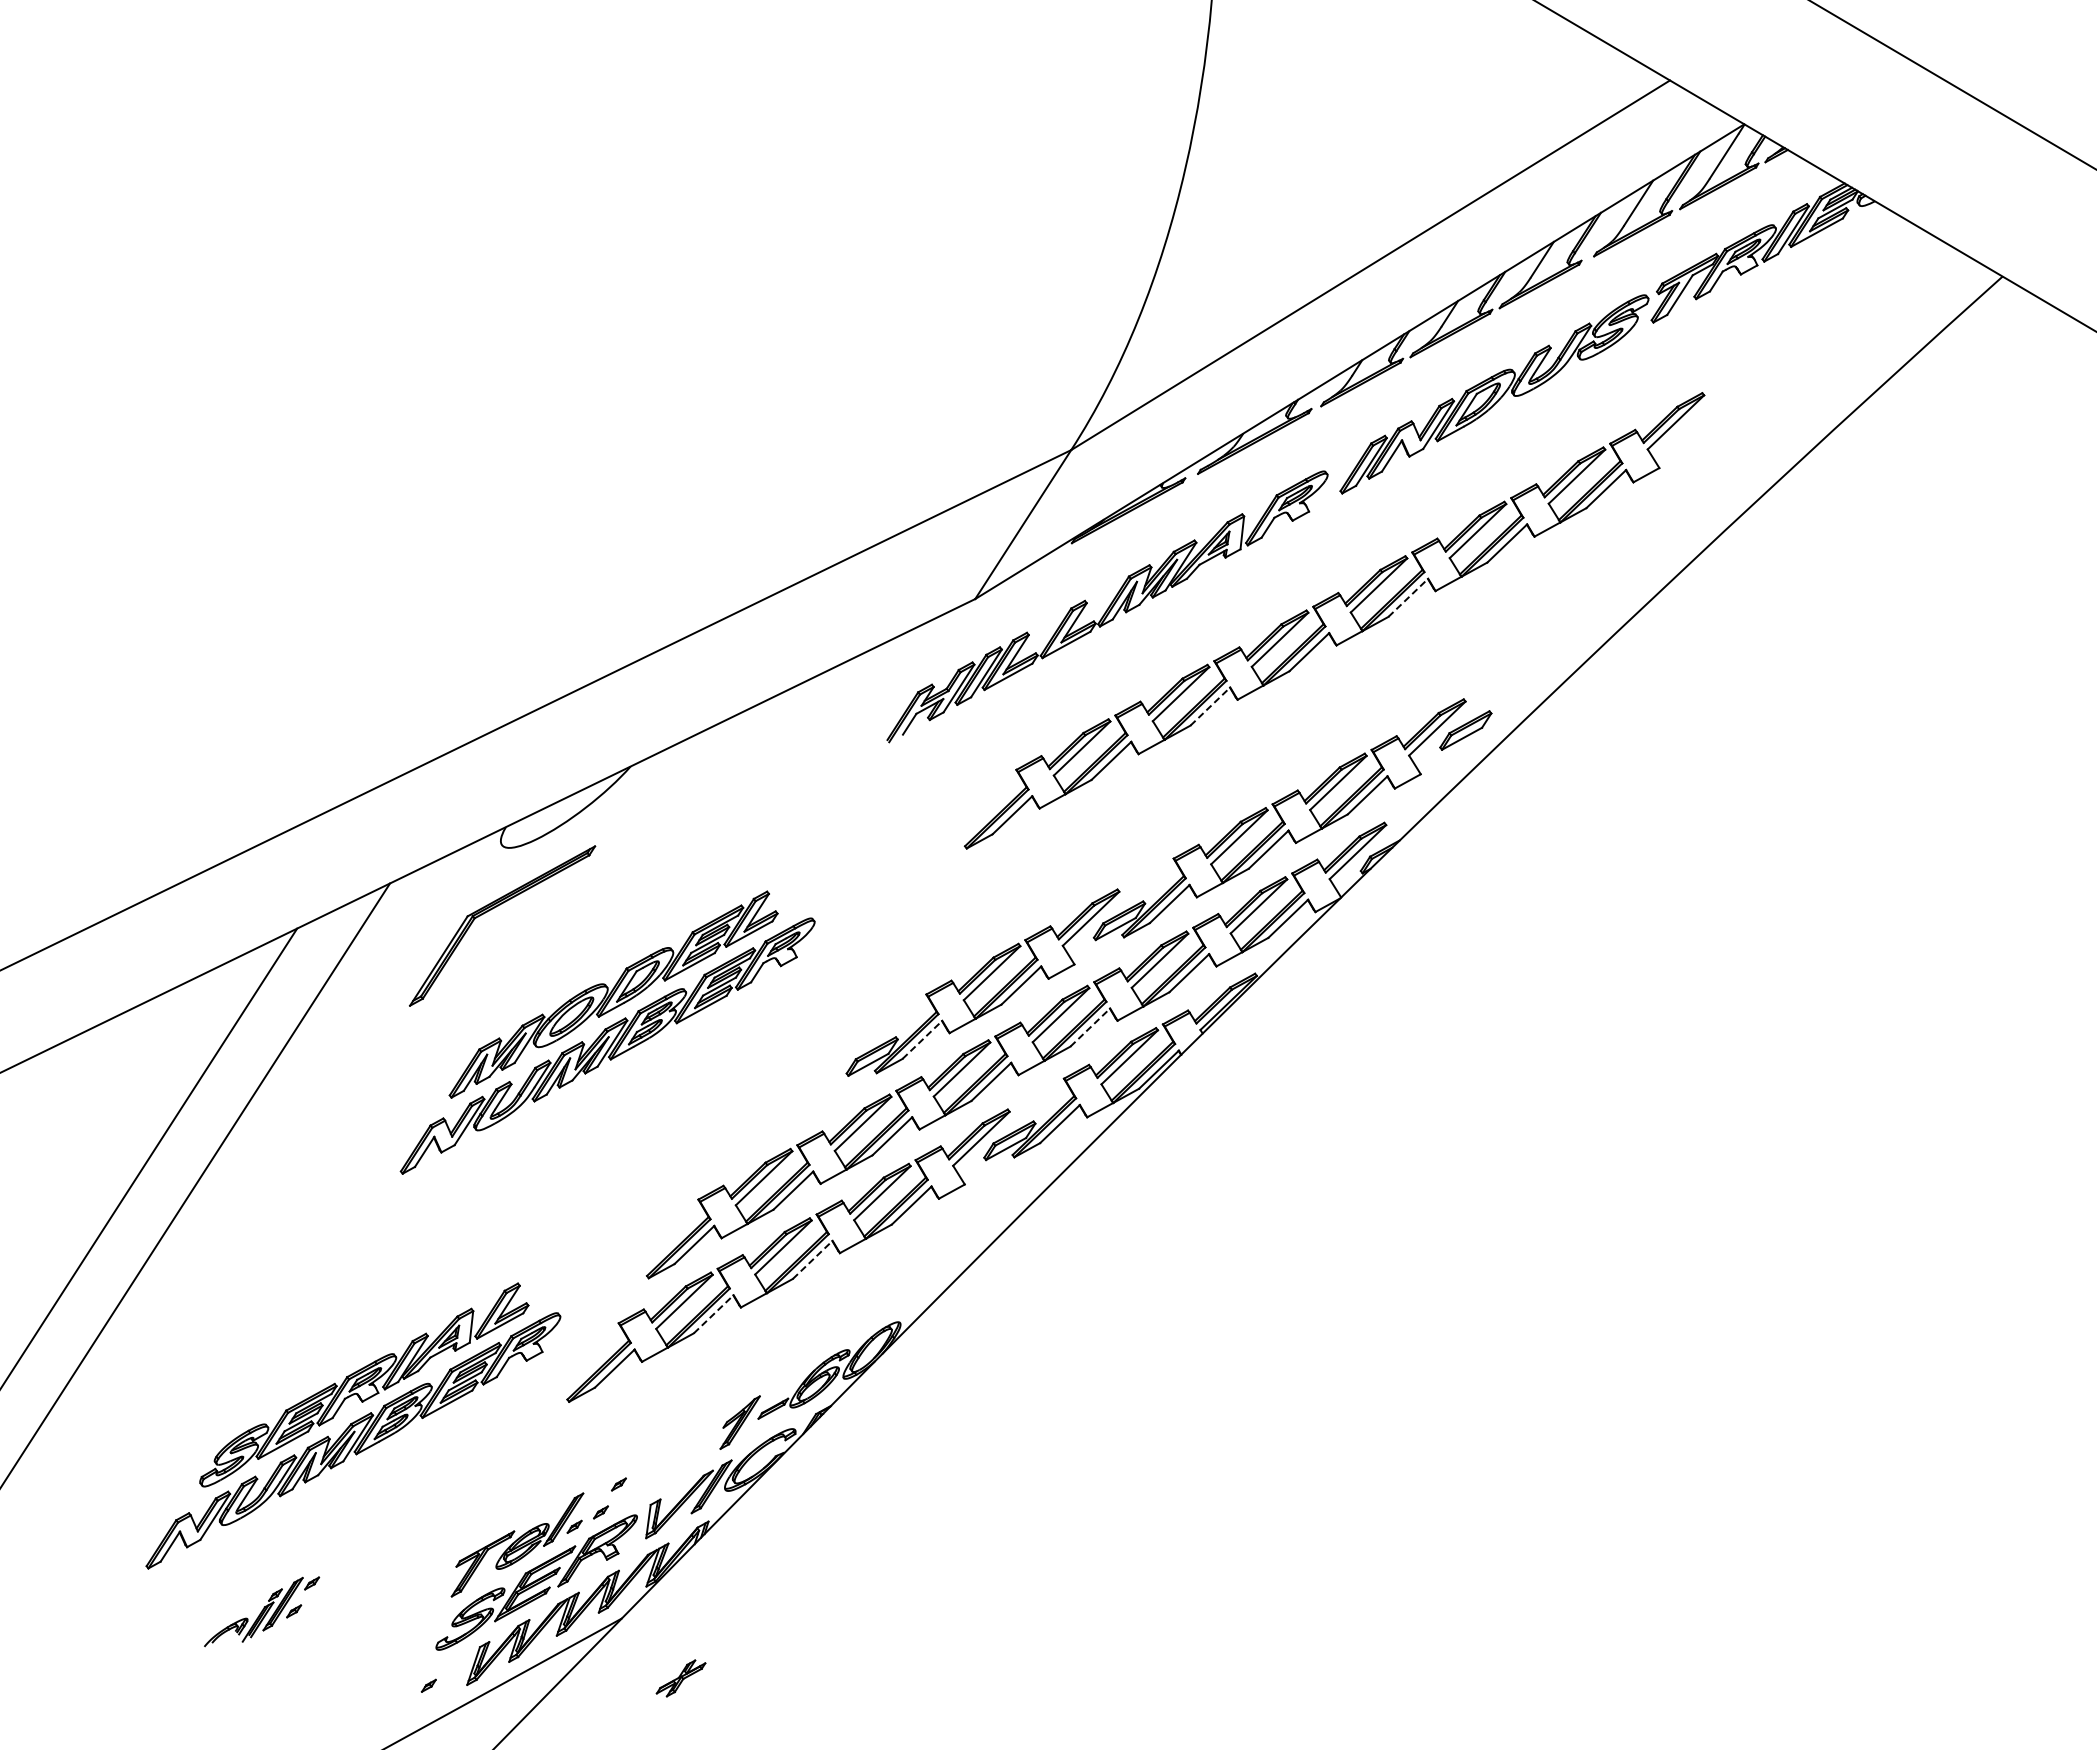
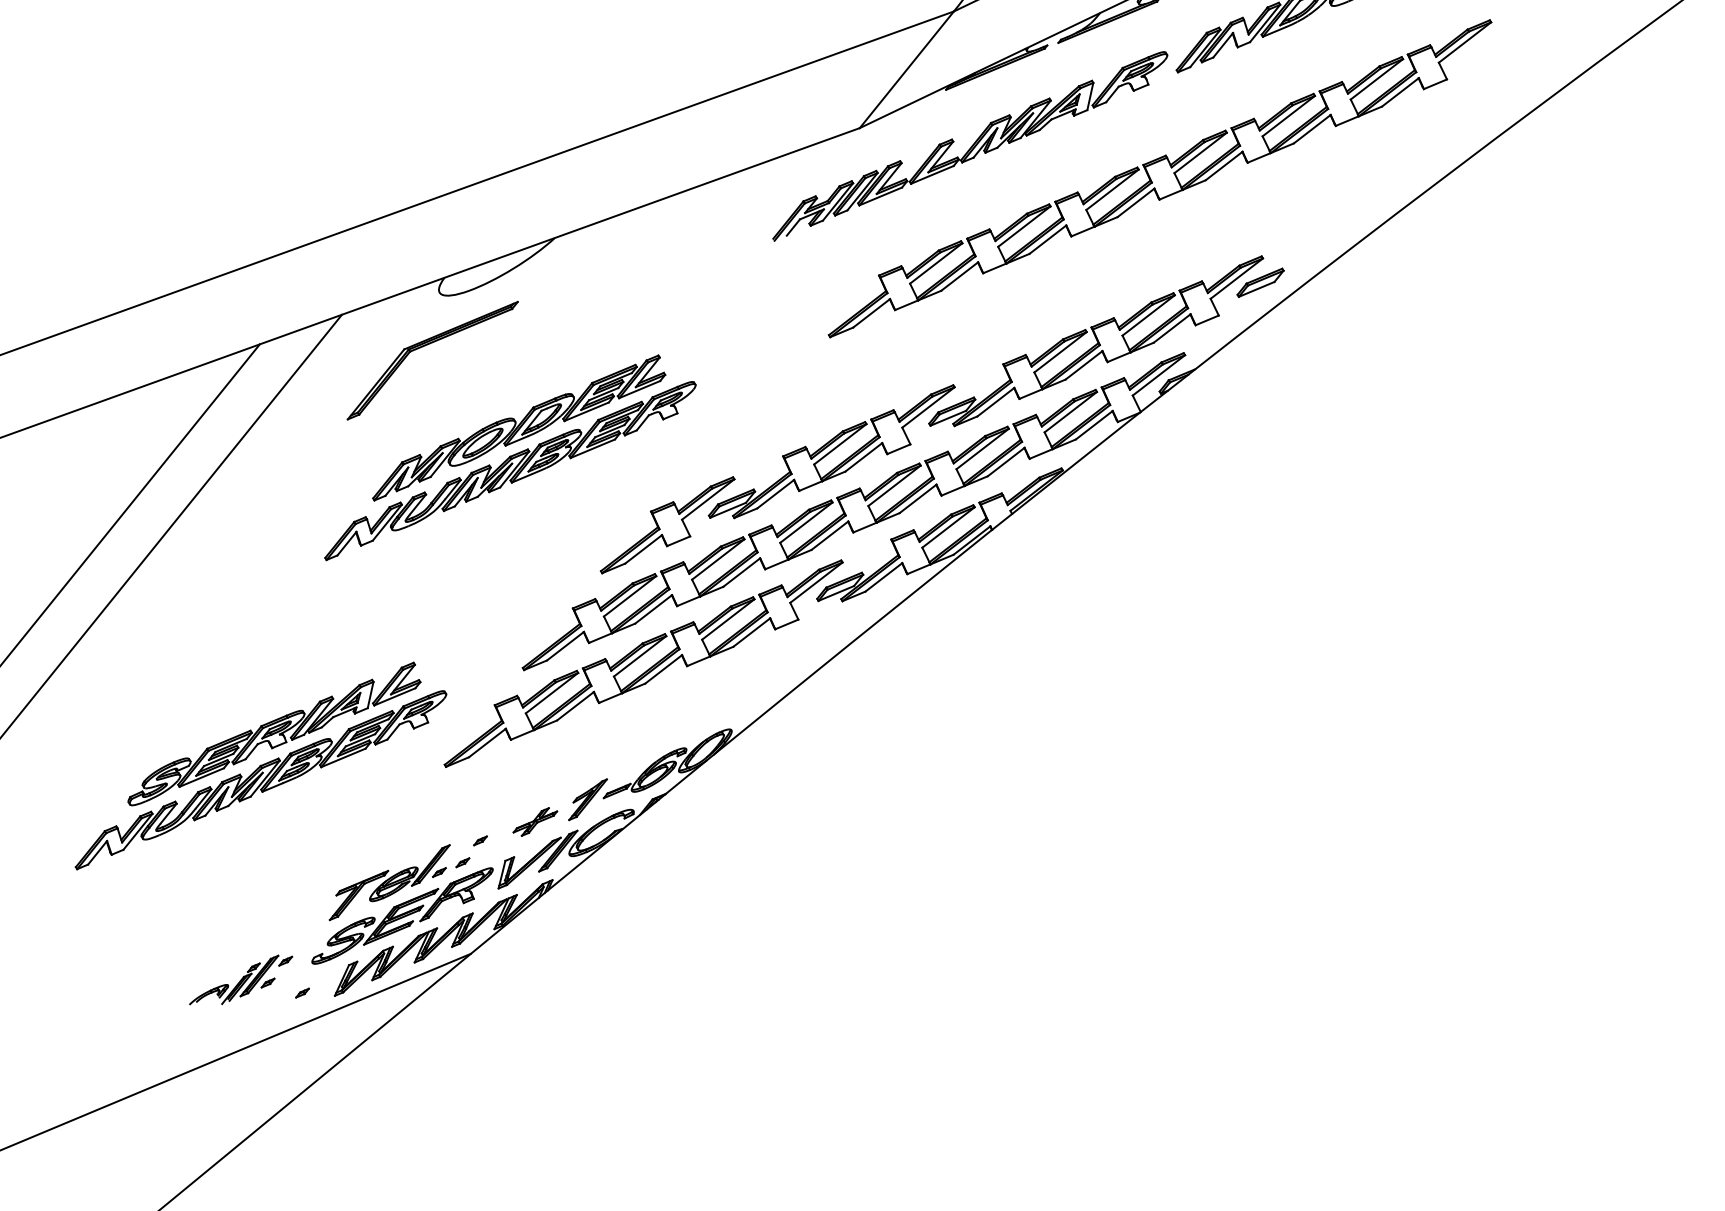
line: (1408, 597) -> (1224, 165), dashed -> solid
line: (1210, 706) -> (1048, 239), dashed -> solid
line: (1090, 1027) -> (918, 498), dashed -> solid
line: (922, 1039) -> (775, 493), dashed -> solid
part: (799, 1089) -> (667, 524), added
line: (812, 1259) -> (663, 669), dashed -> solid
line: (713, 1314) -> (575, 706), dashed -> solid
part: (262, 1611) -> (241, 980), moved
part: (680, 1678) -> (534, 822), moved

